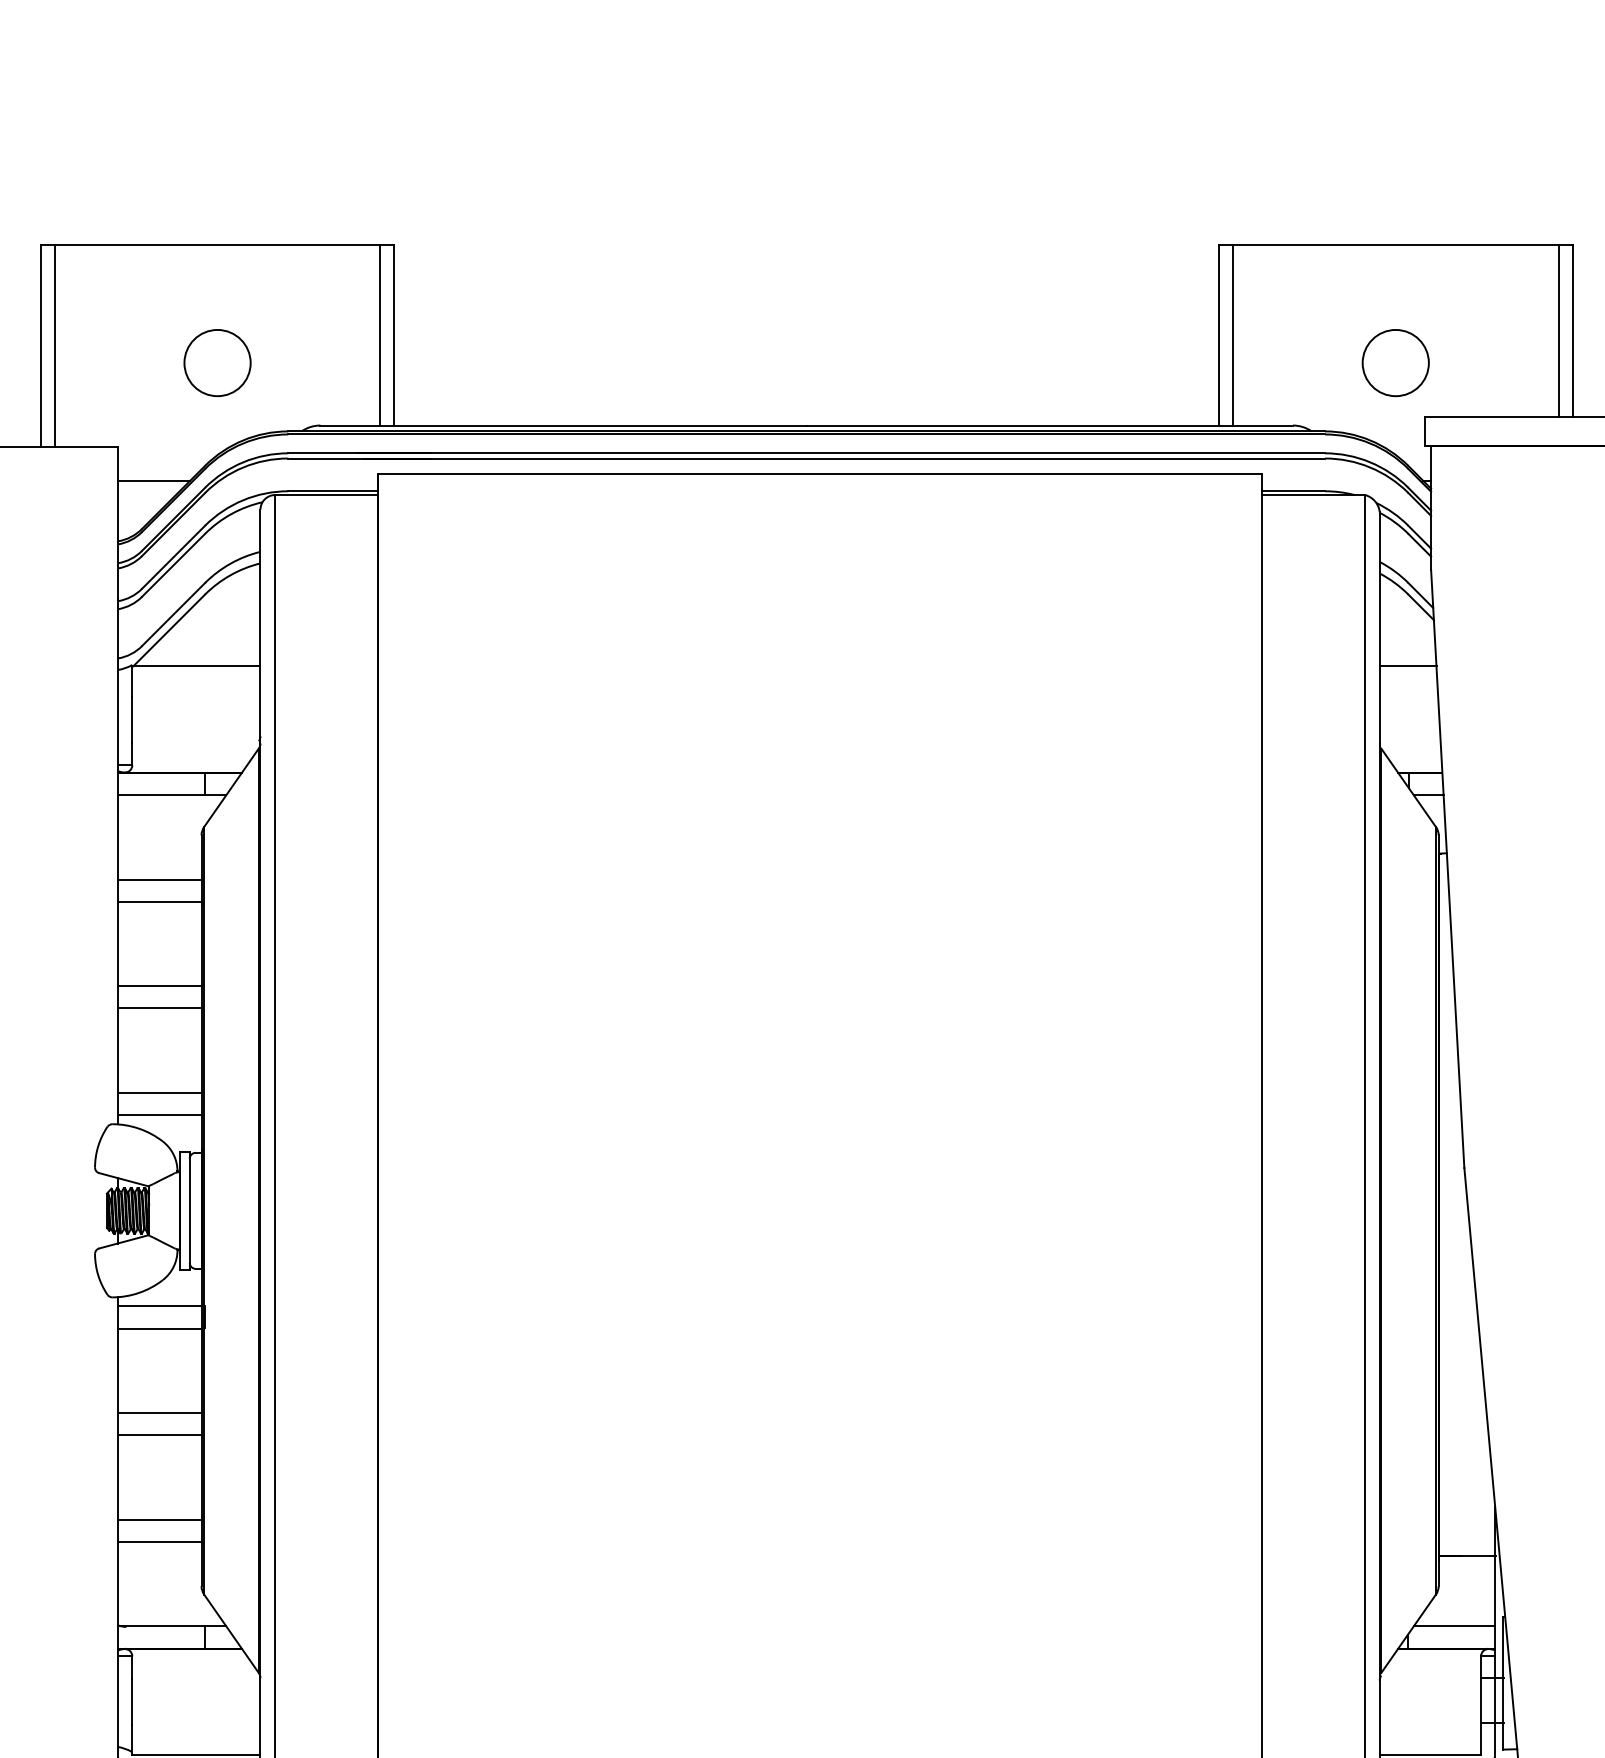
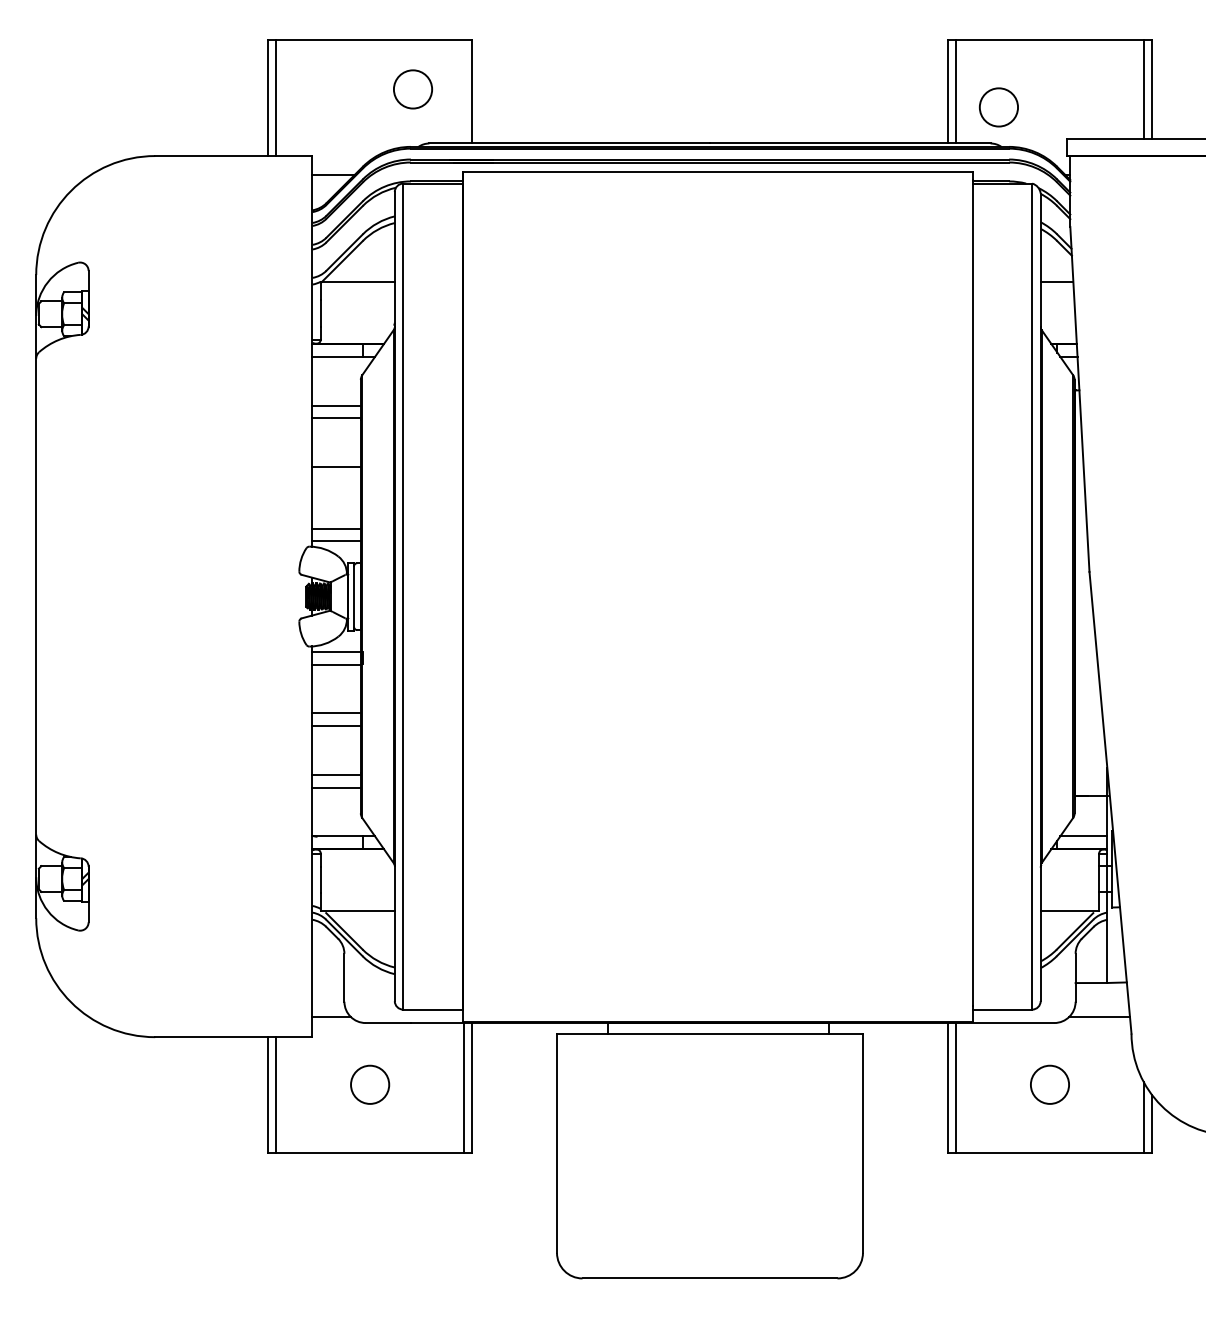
line: (379, 335) -> (463, 91), removed
circle: (216, 363) -> (412, 89), moved
circle: (1395, 363) -> (998, 107), moved
line: (159, 1007) -> (336, 479), removed

